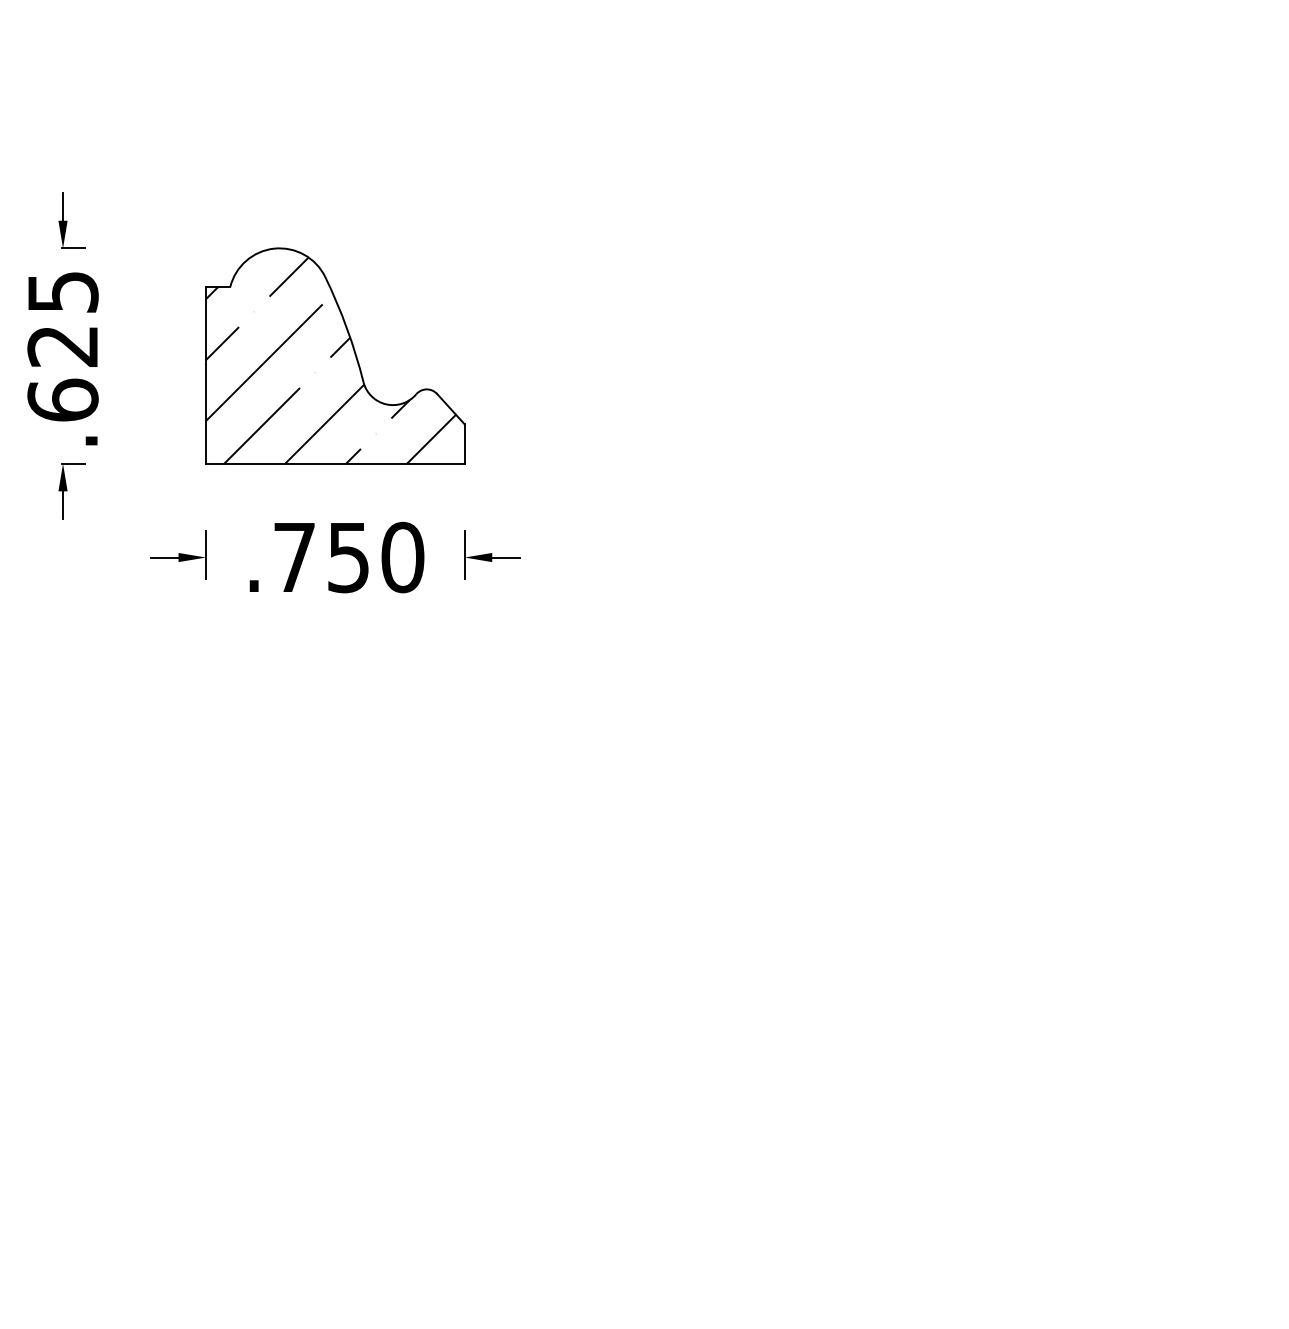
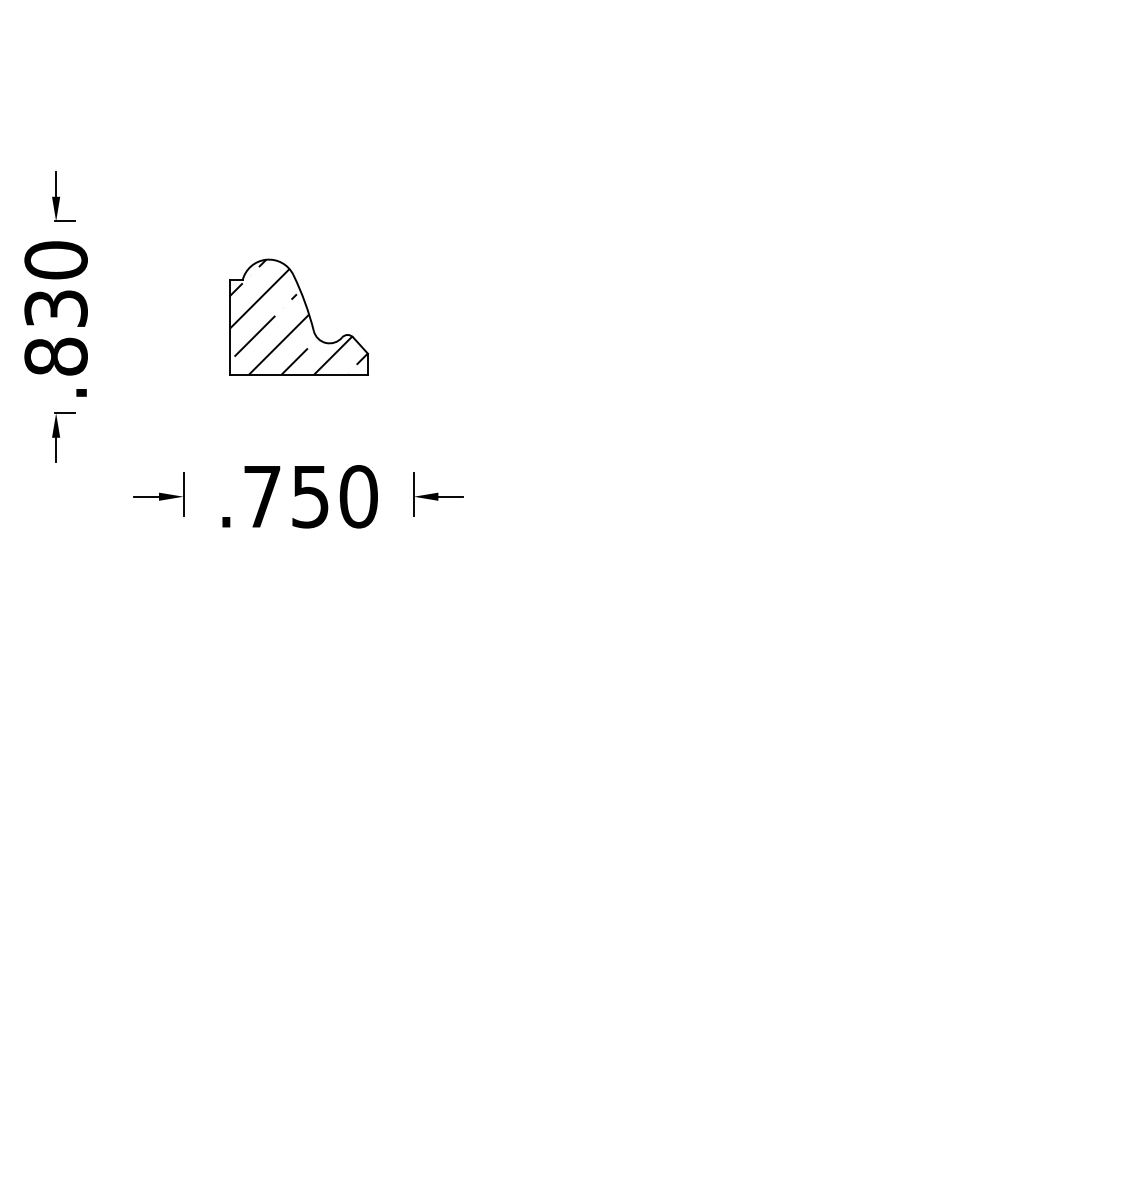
text: (62, 346) -> (55, 308), .625 -> .830
part: (335, 355) -> (298, 316), size x0.6

